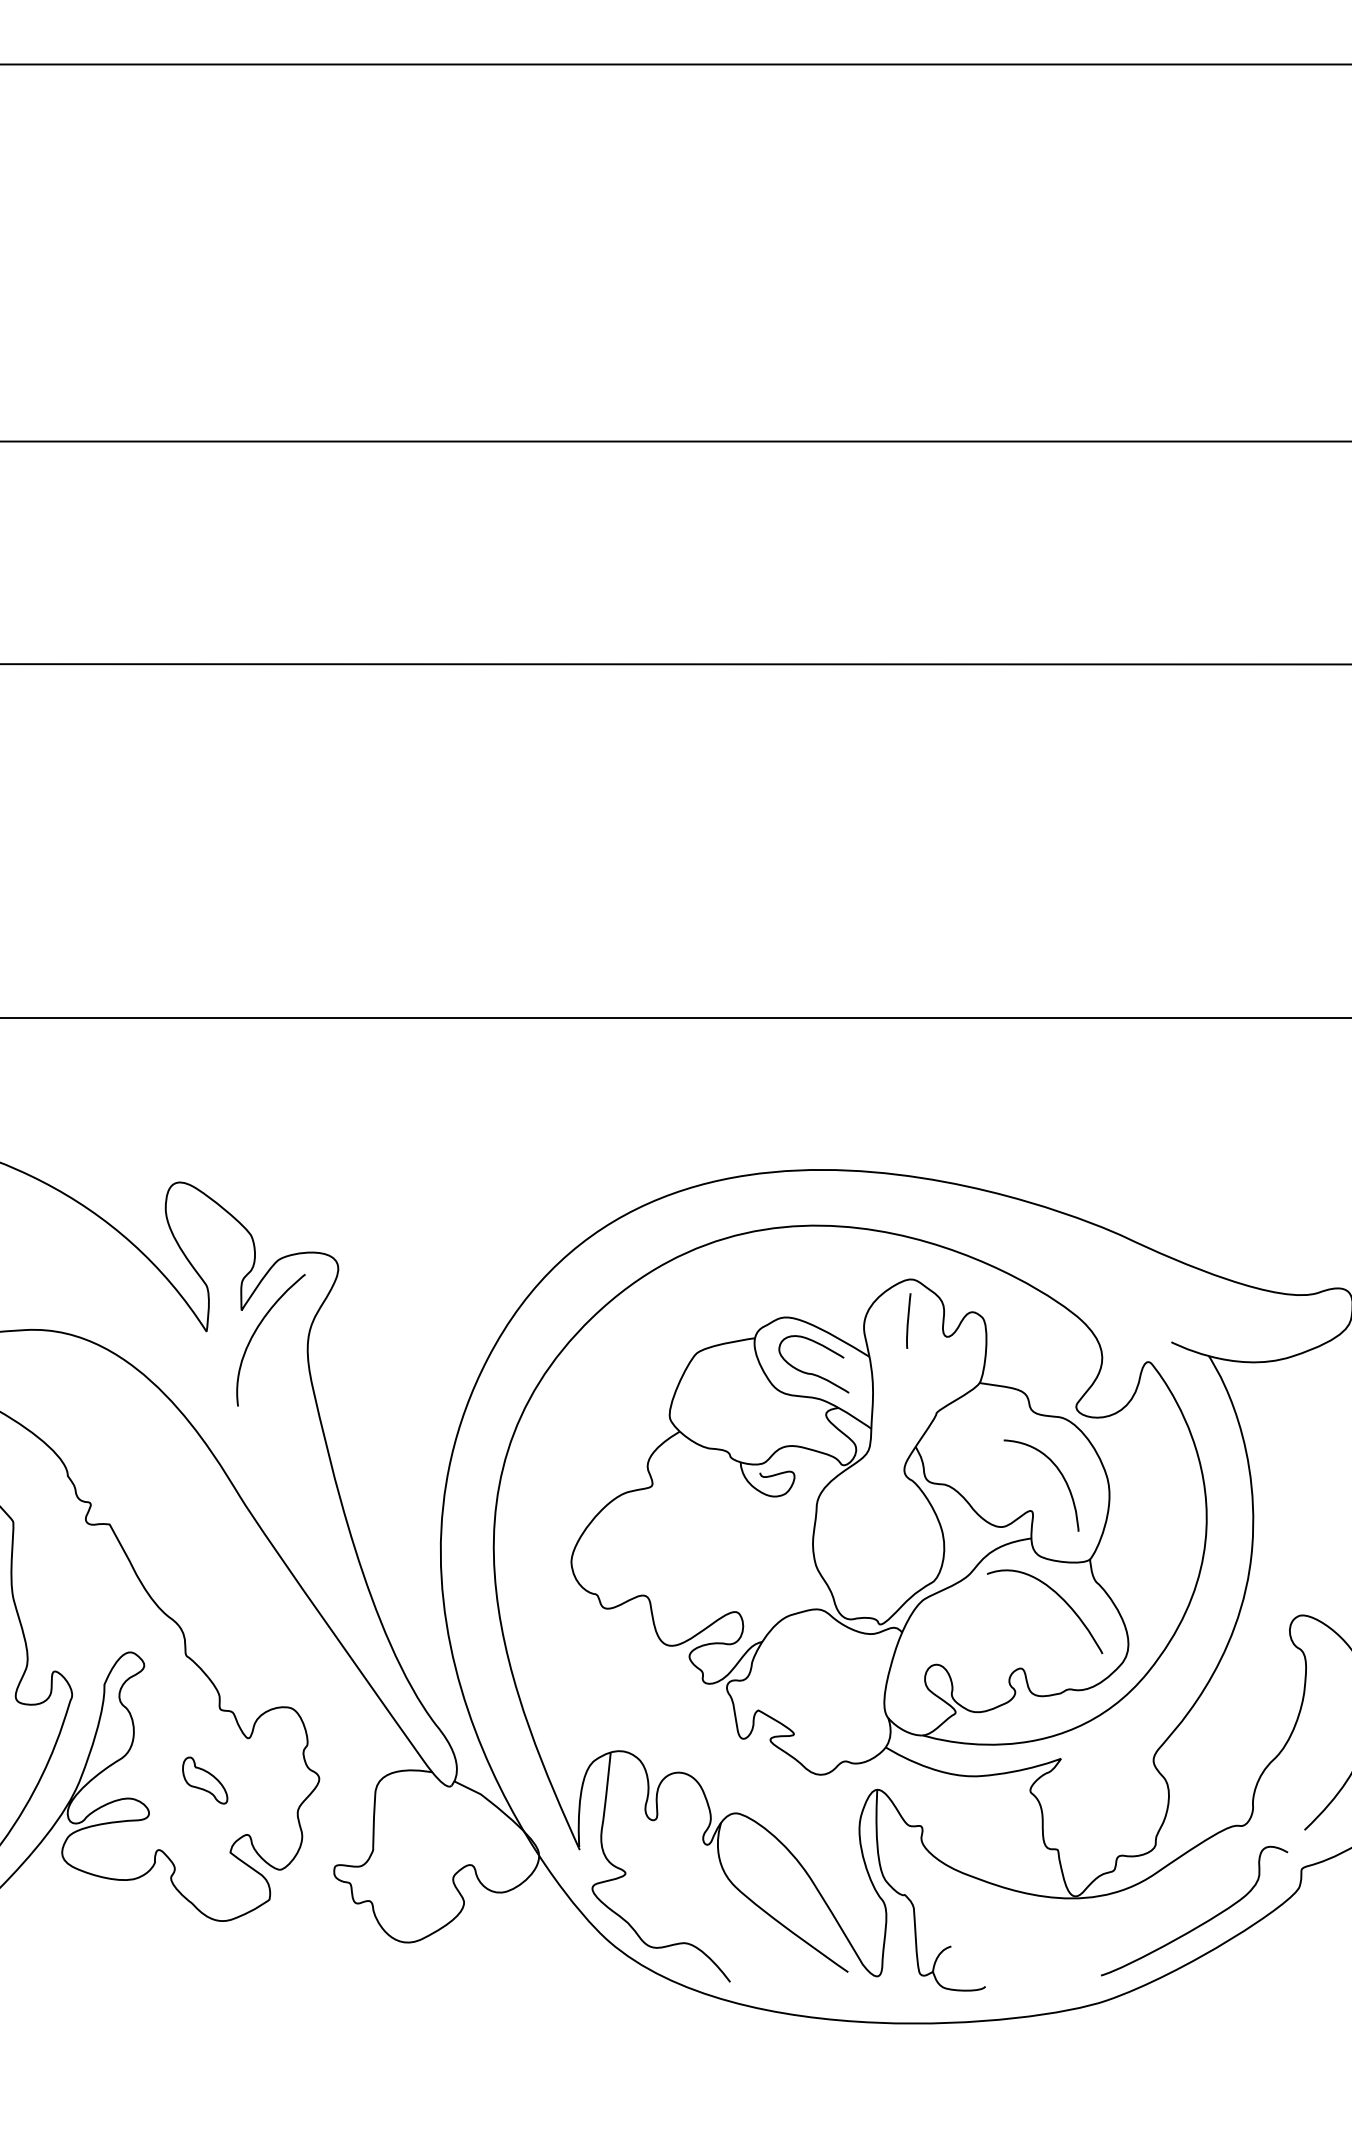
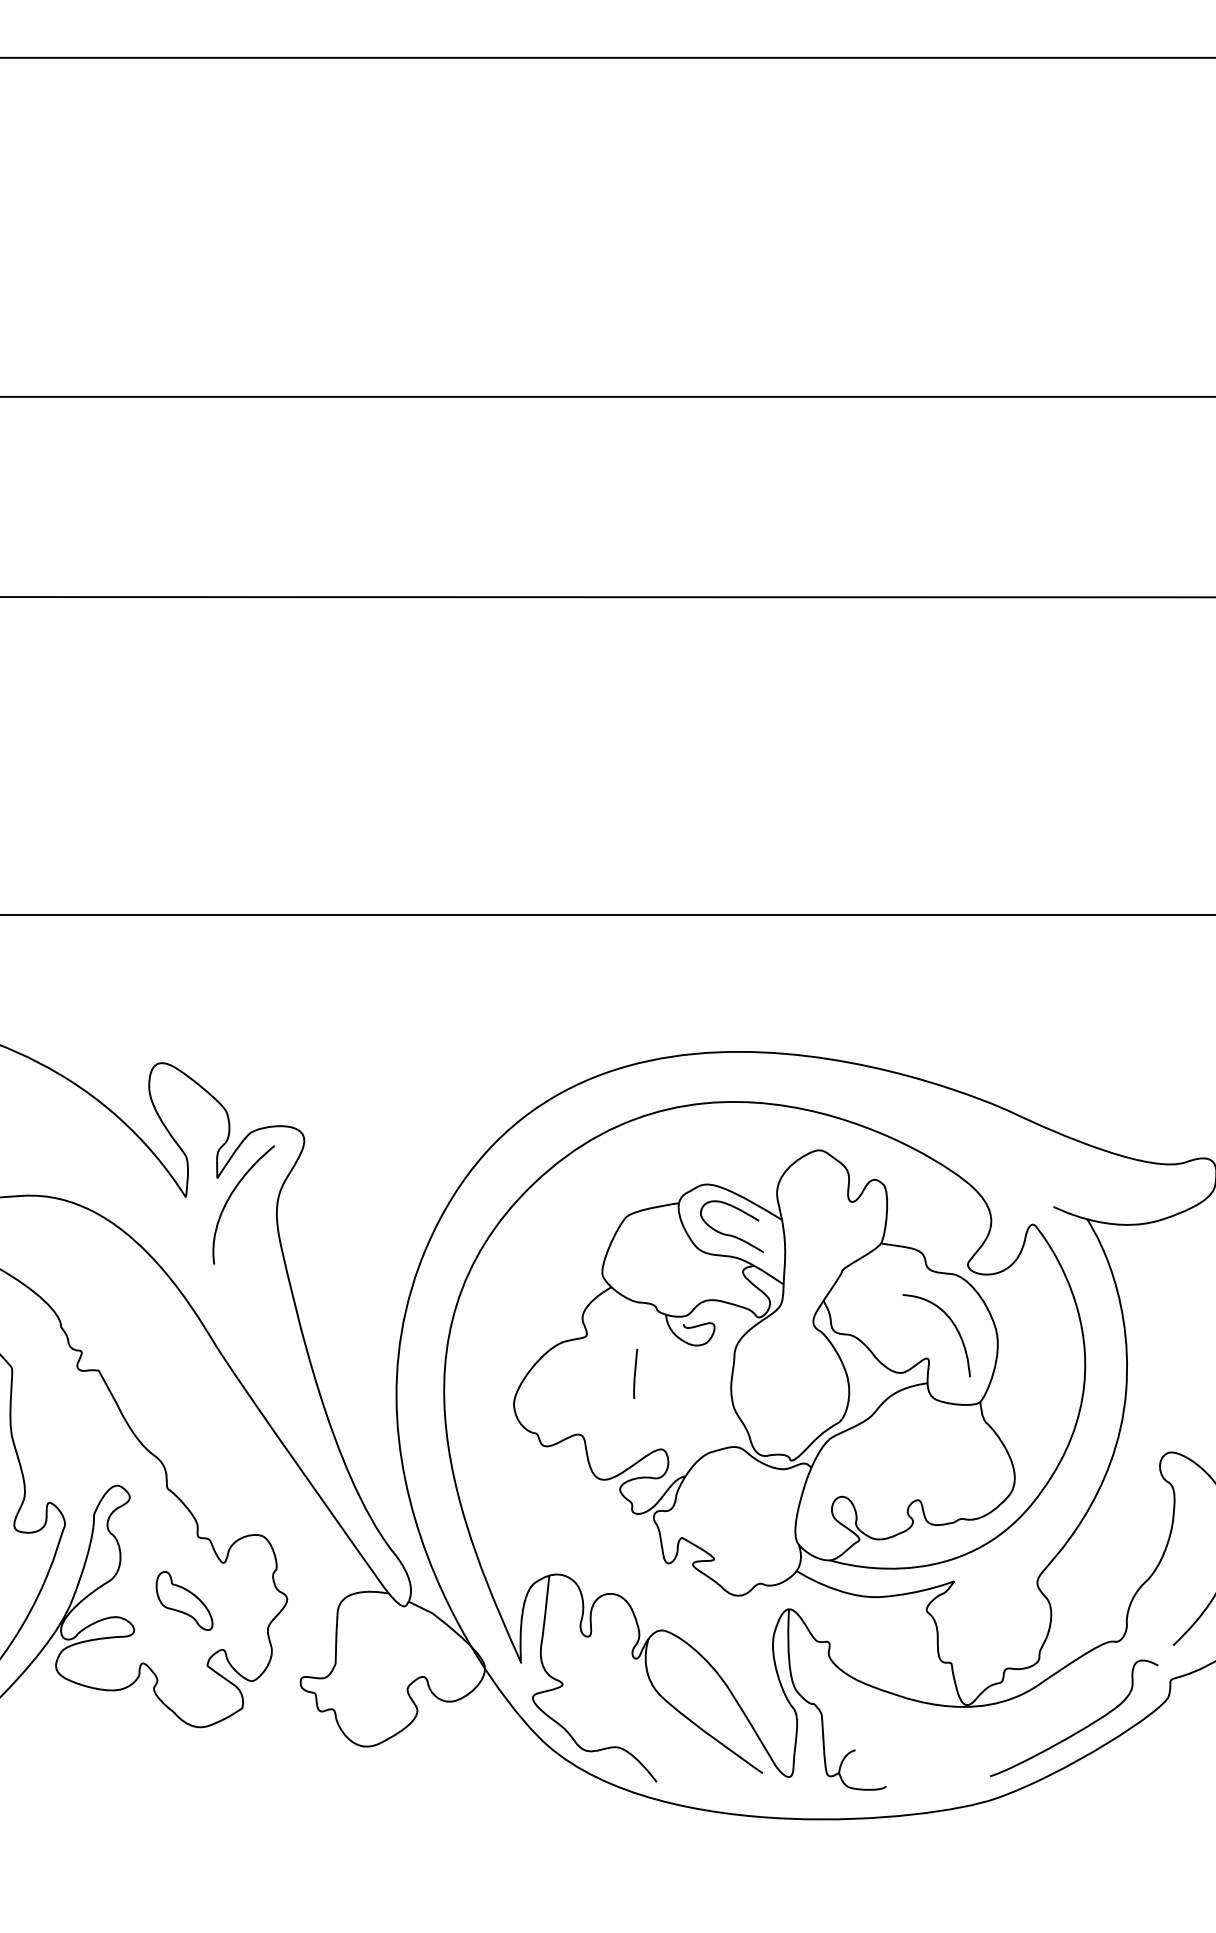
curve: (908, 1320) -> (635, 1373), moved
curve: (1059, 1597) -> (952, 1436), removed
part: (205, 1780) -> (184, 1600), size x1.4

